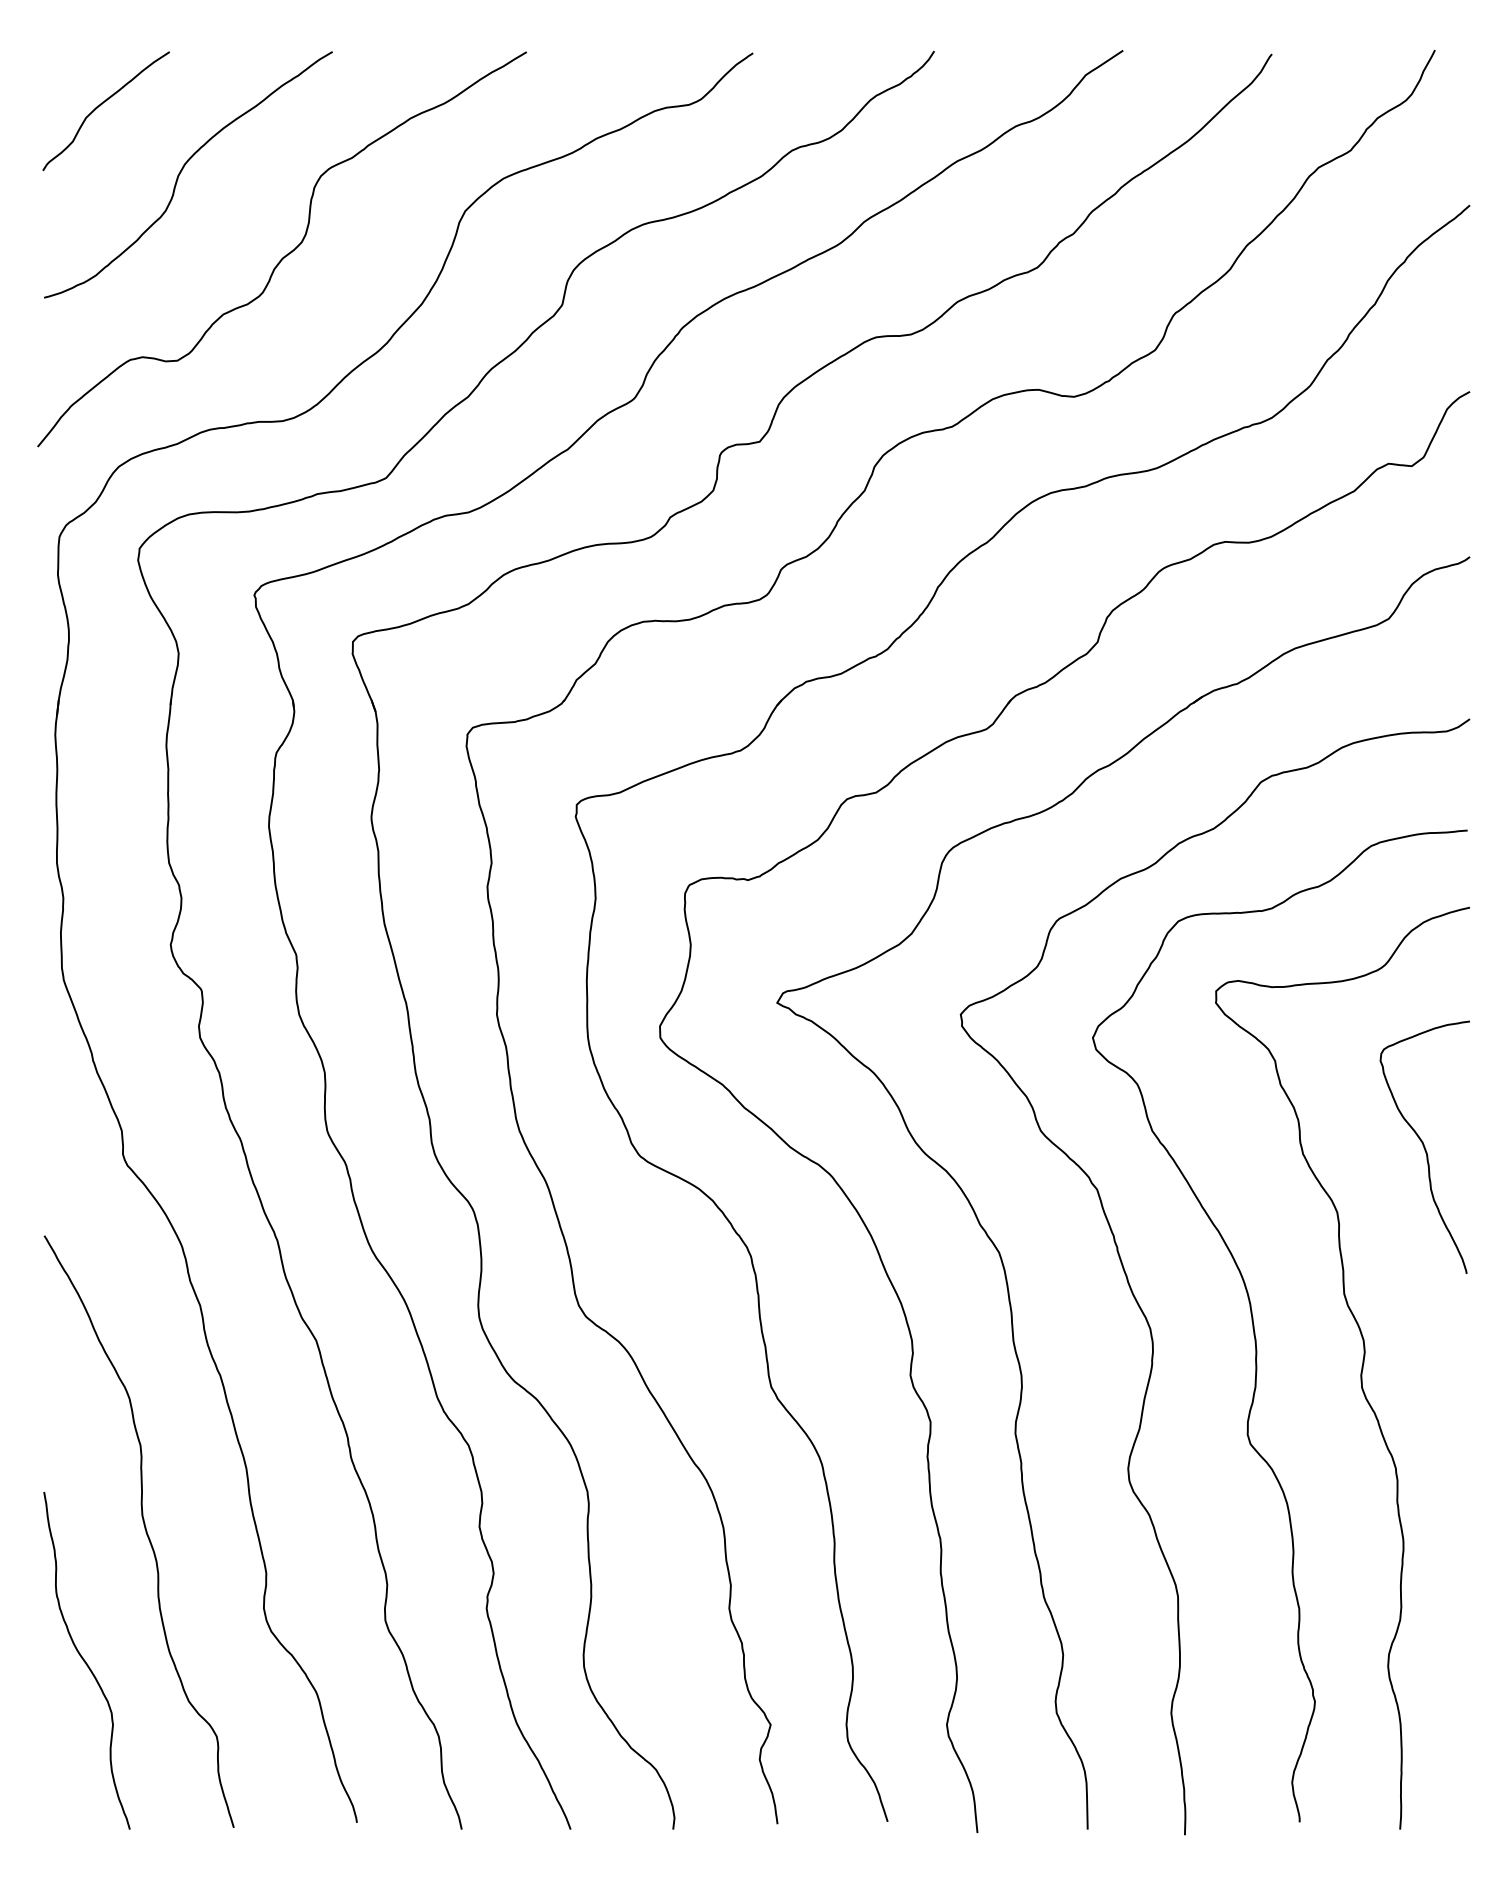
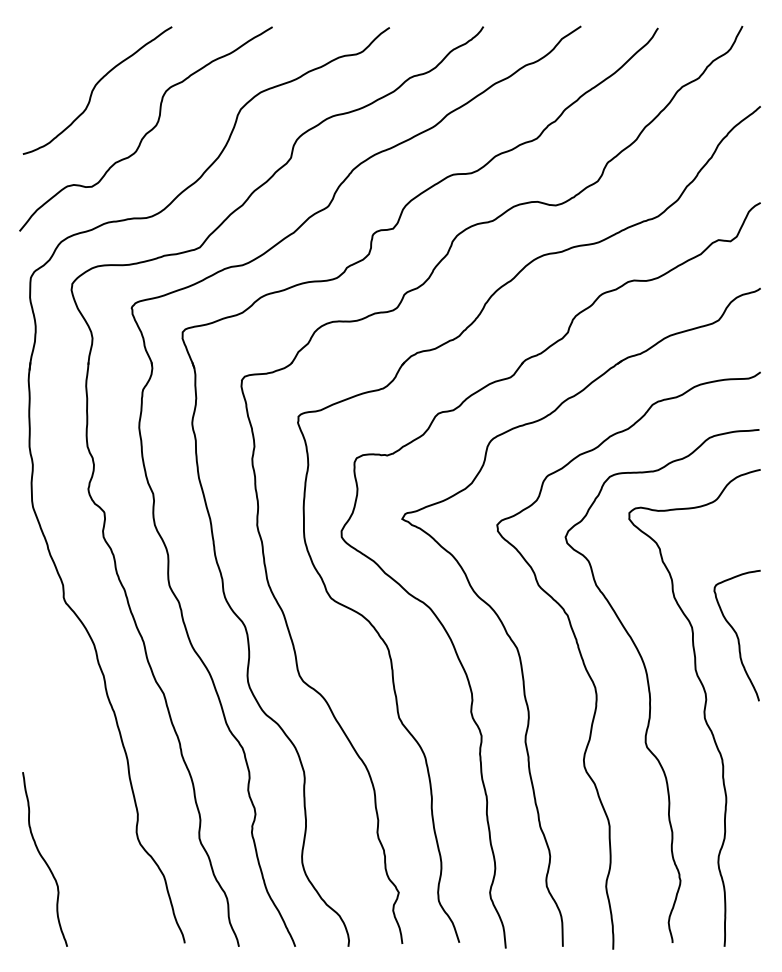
curve: (101, 107) -> (52, 55), removed
curve: (1423, 1146) -> (736, 635), moved
curve: (143, 1531) -> (74, 792), removed

